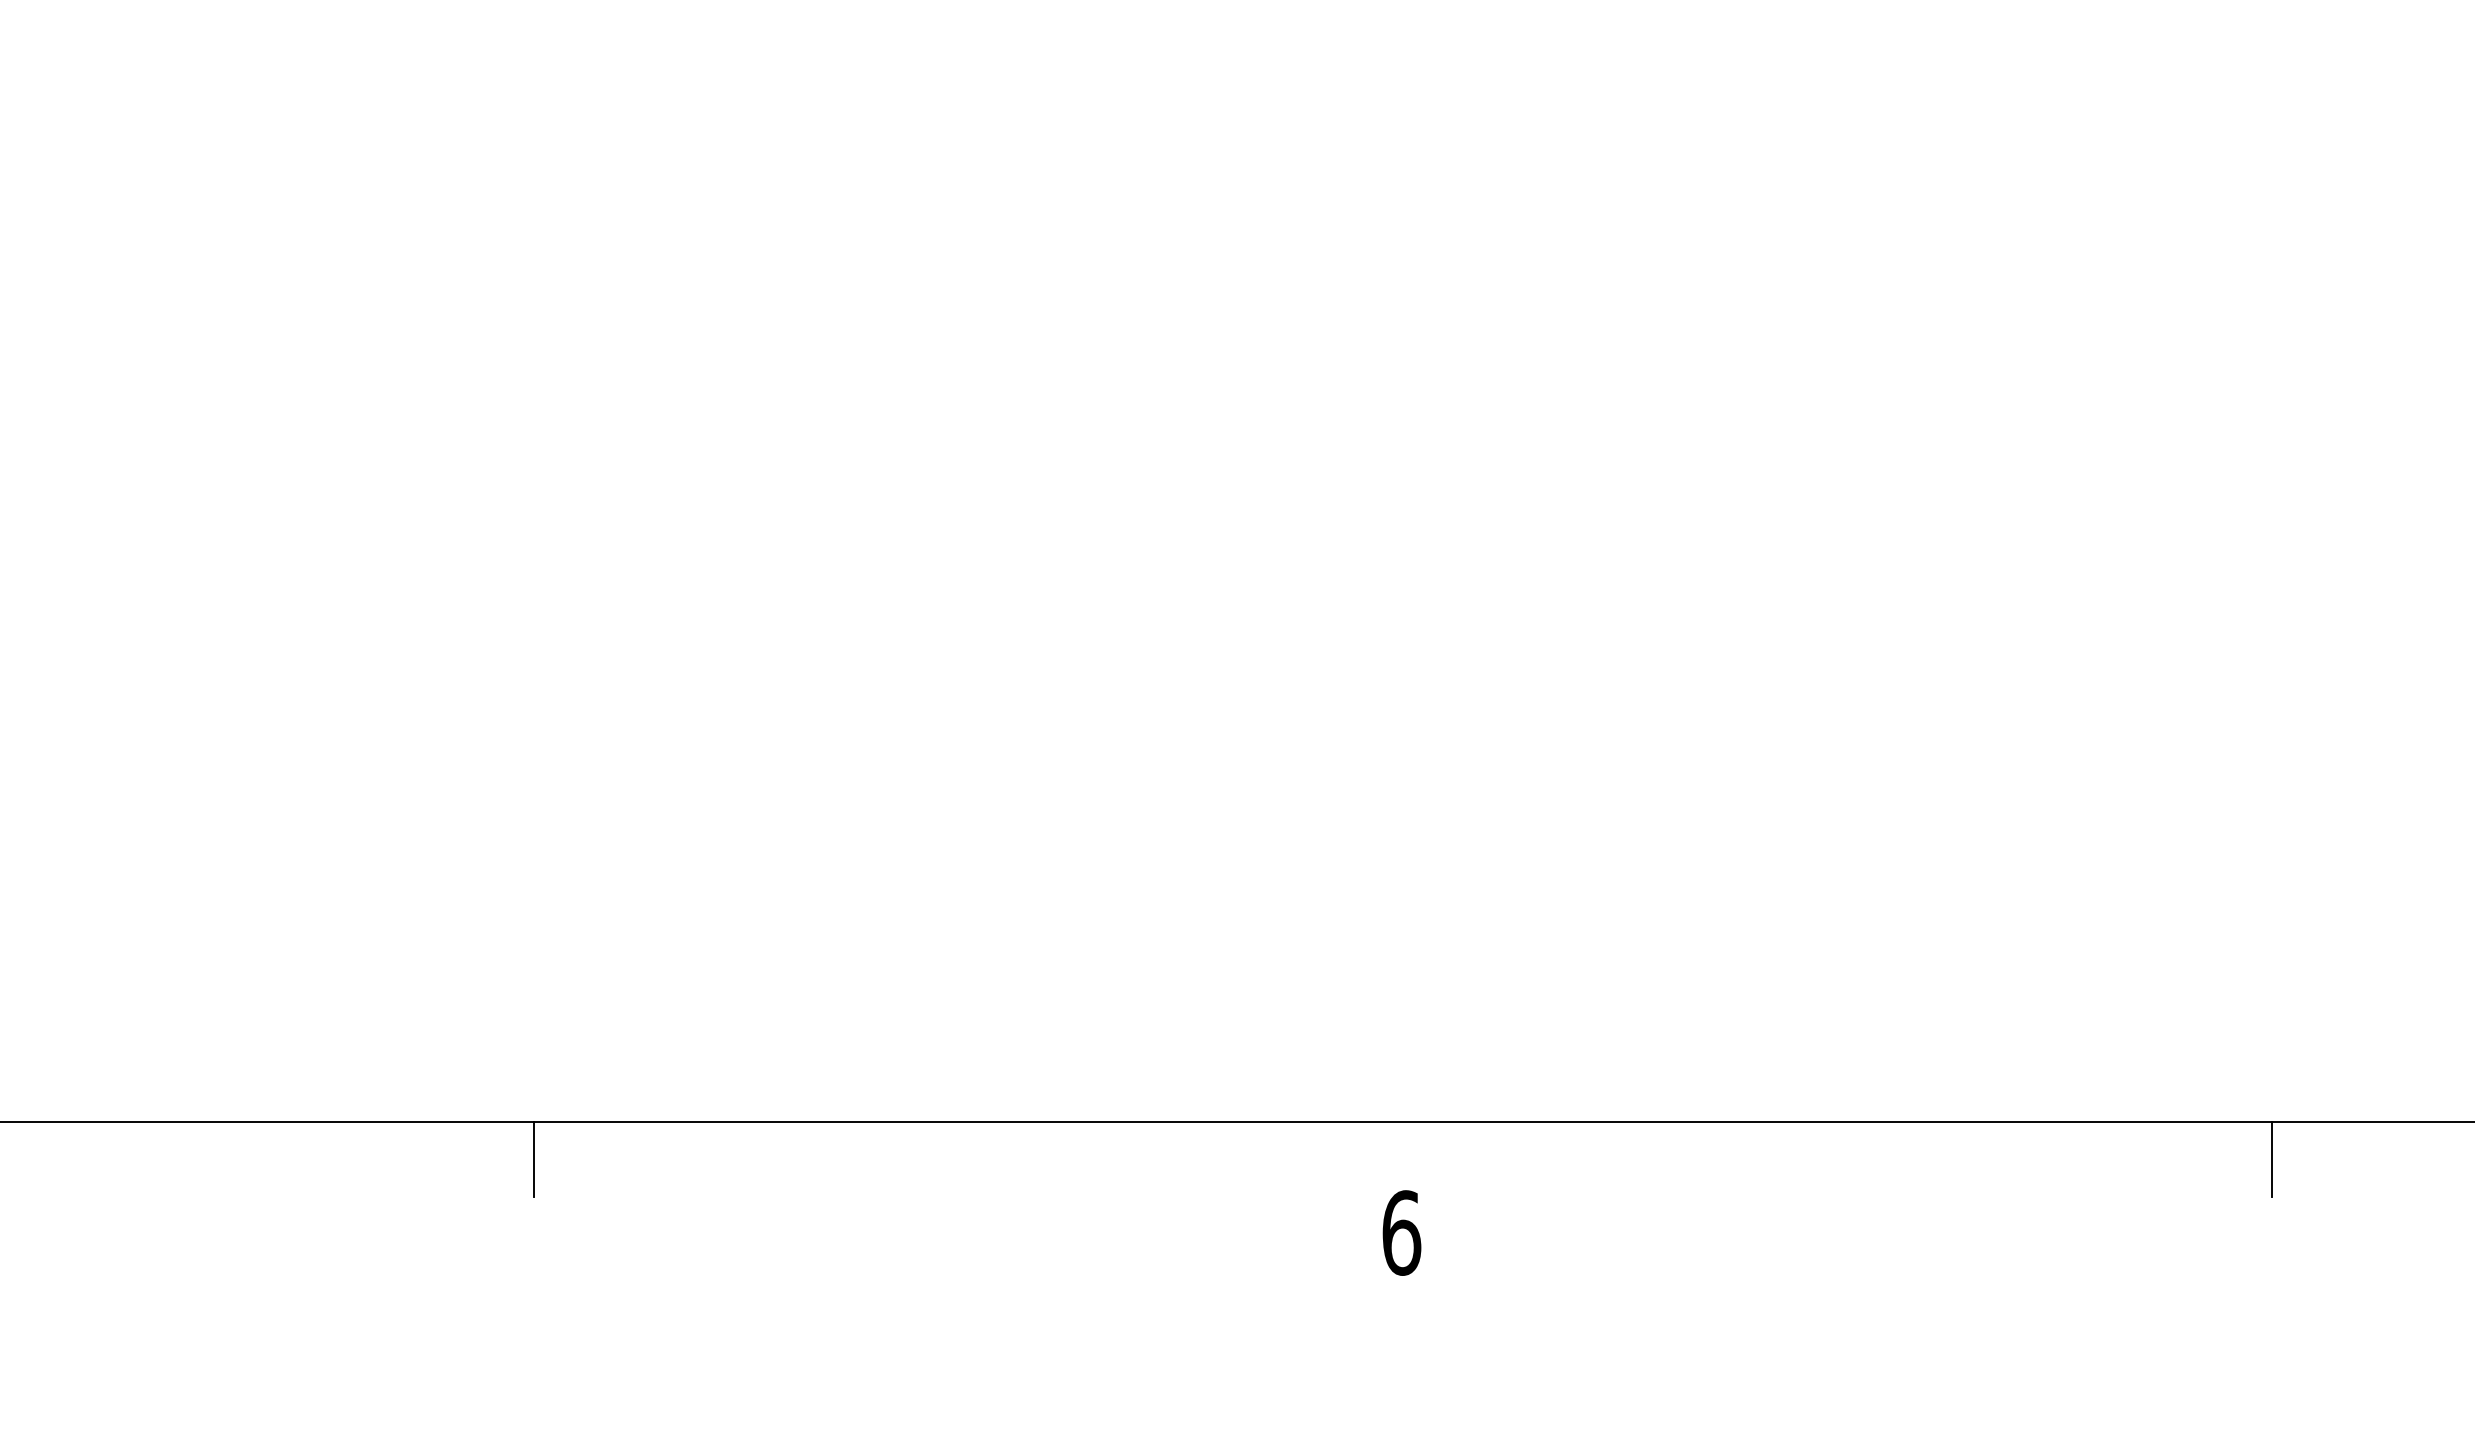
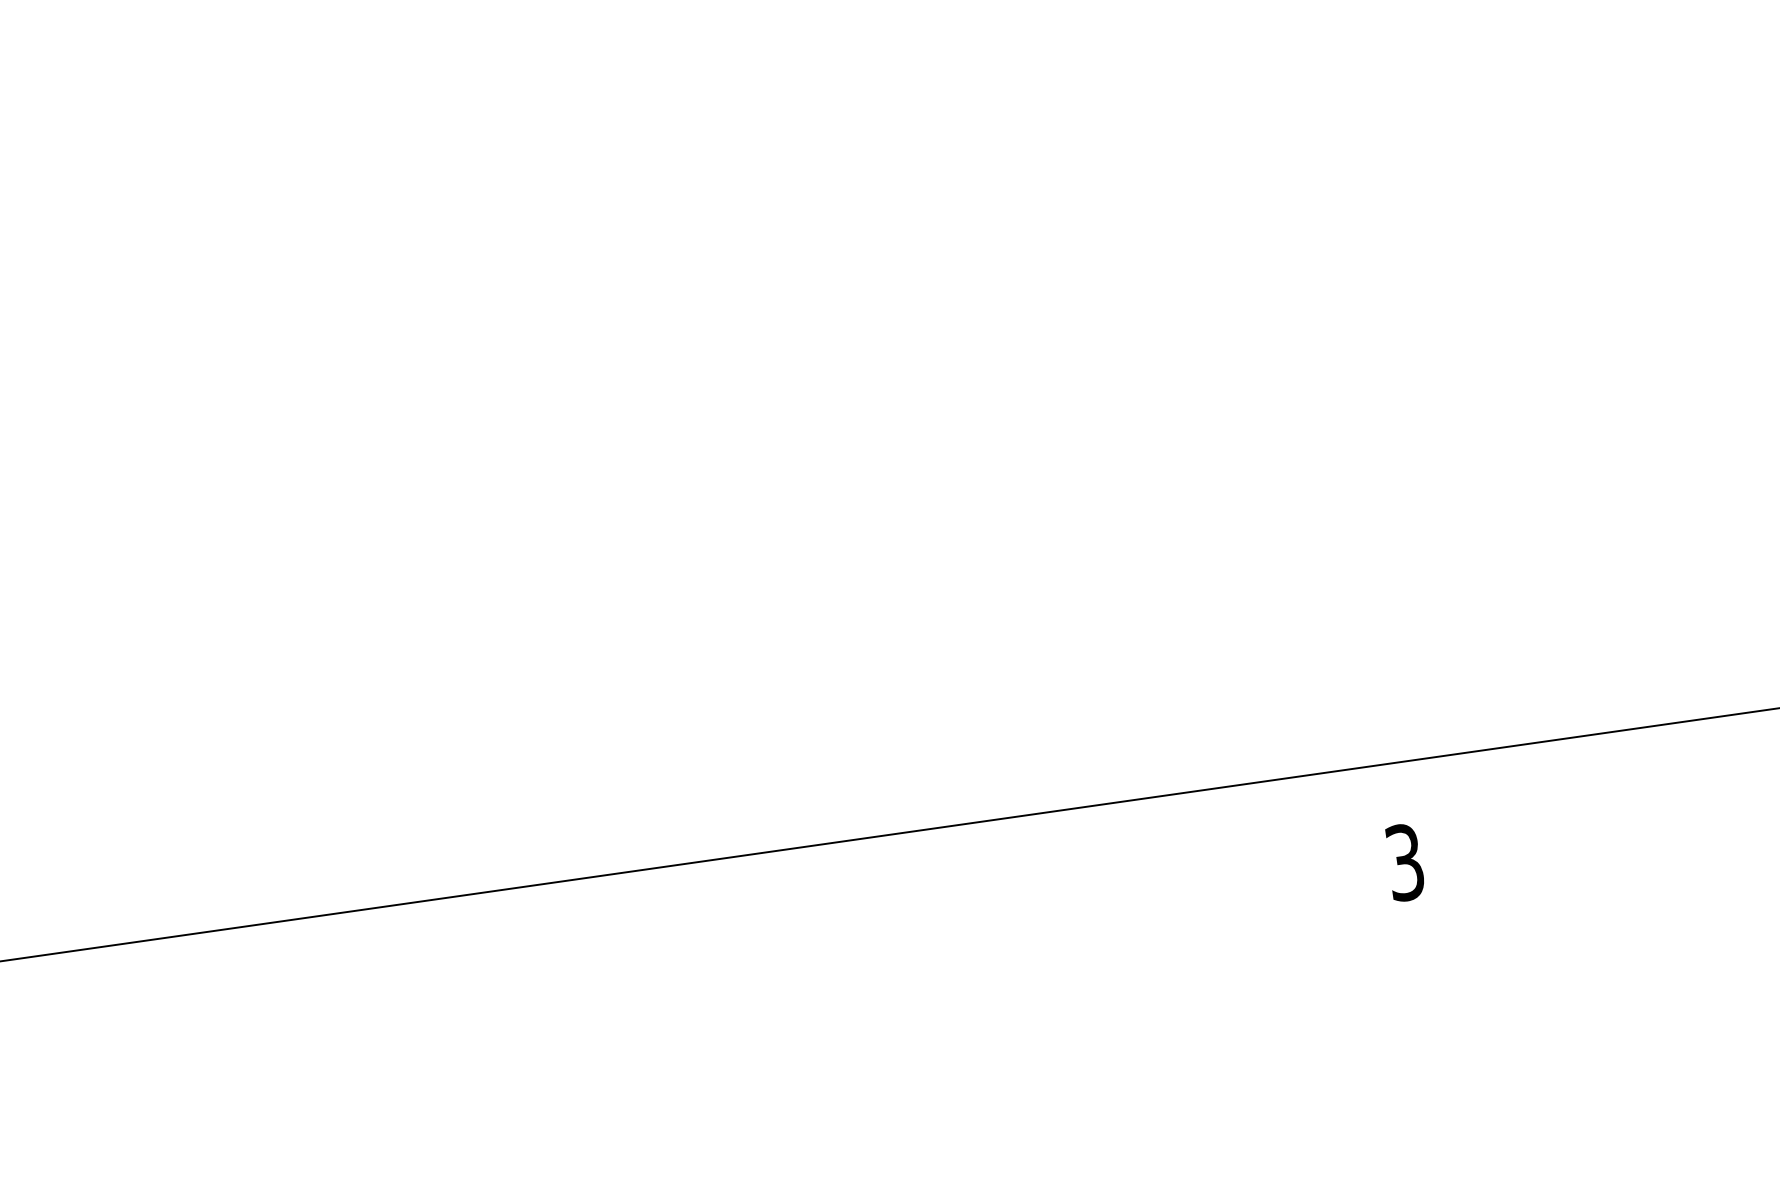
line: (533, 1159) -> (618, 907), removed
text: (1401, 1232) -> (1404, 862), 6 -> 3

